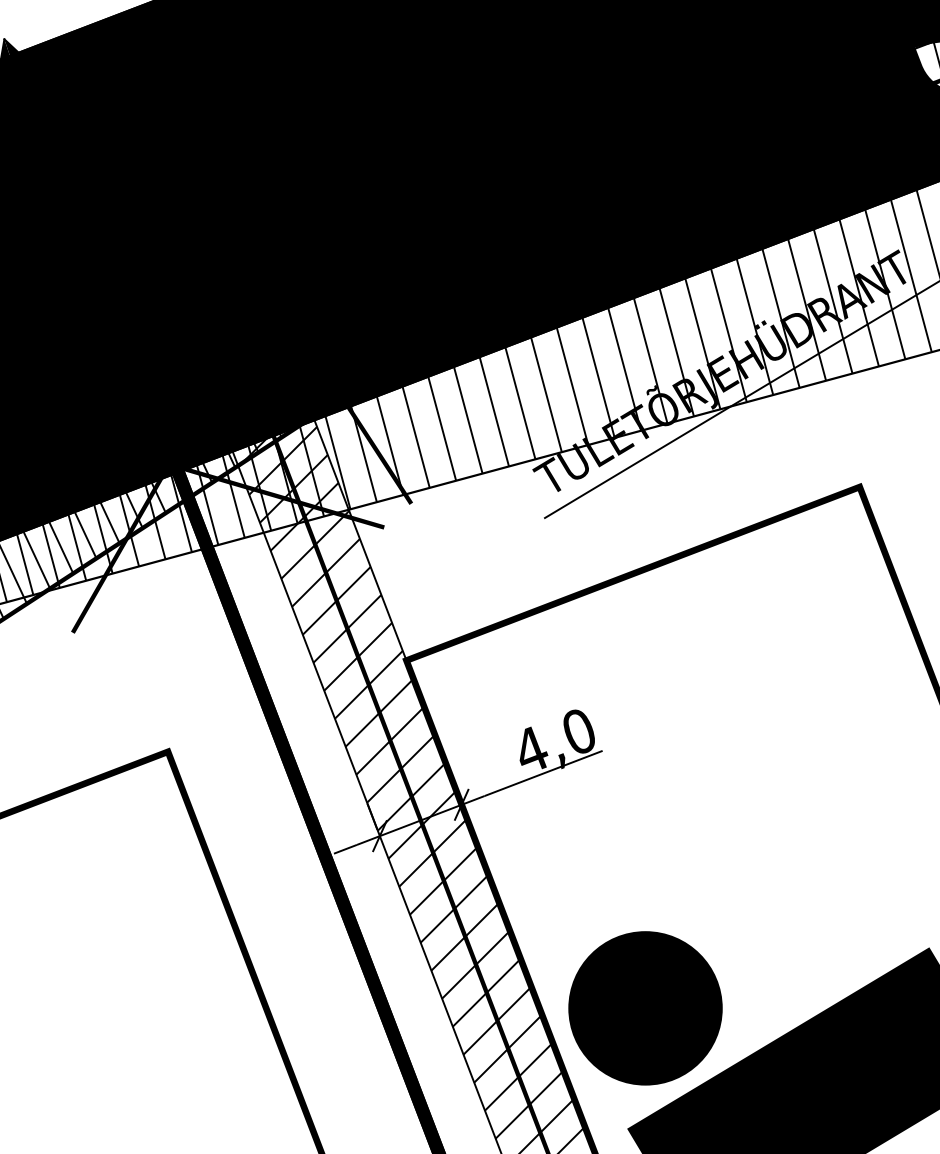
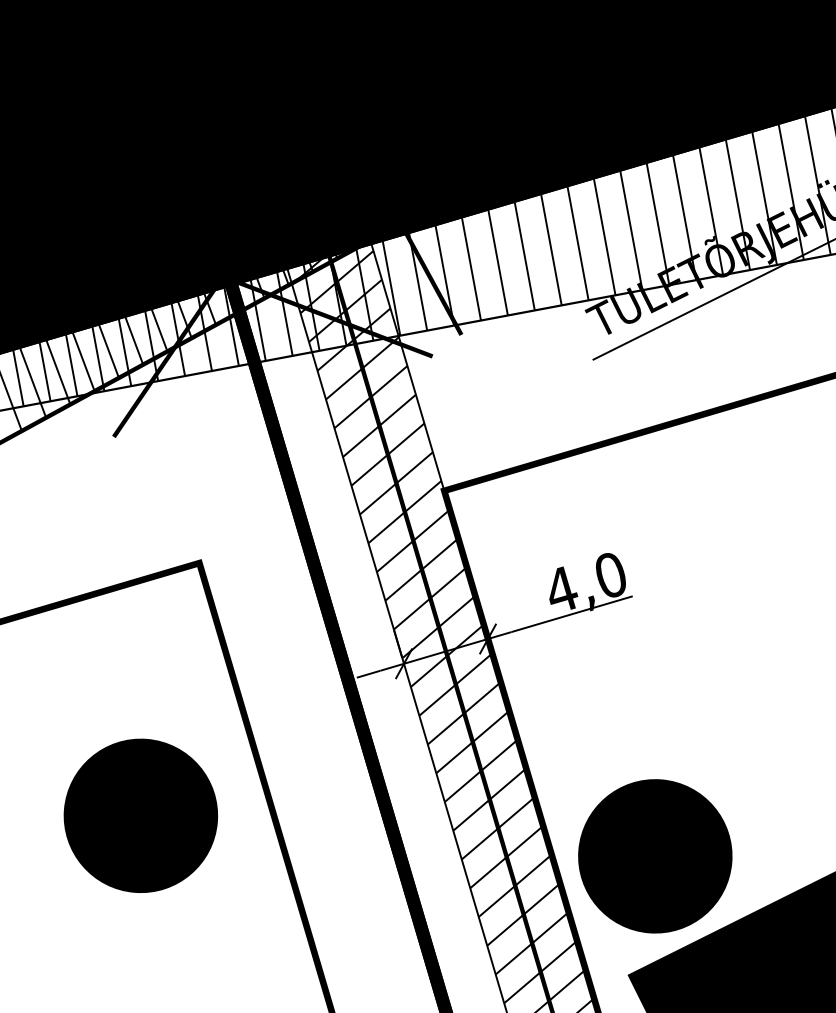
part: (129, 1008) -> (140, 815), added

